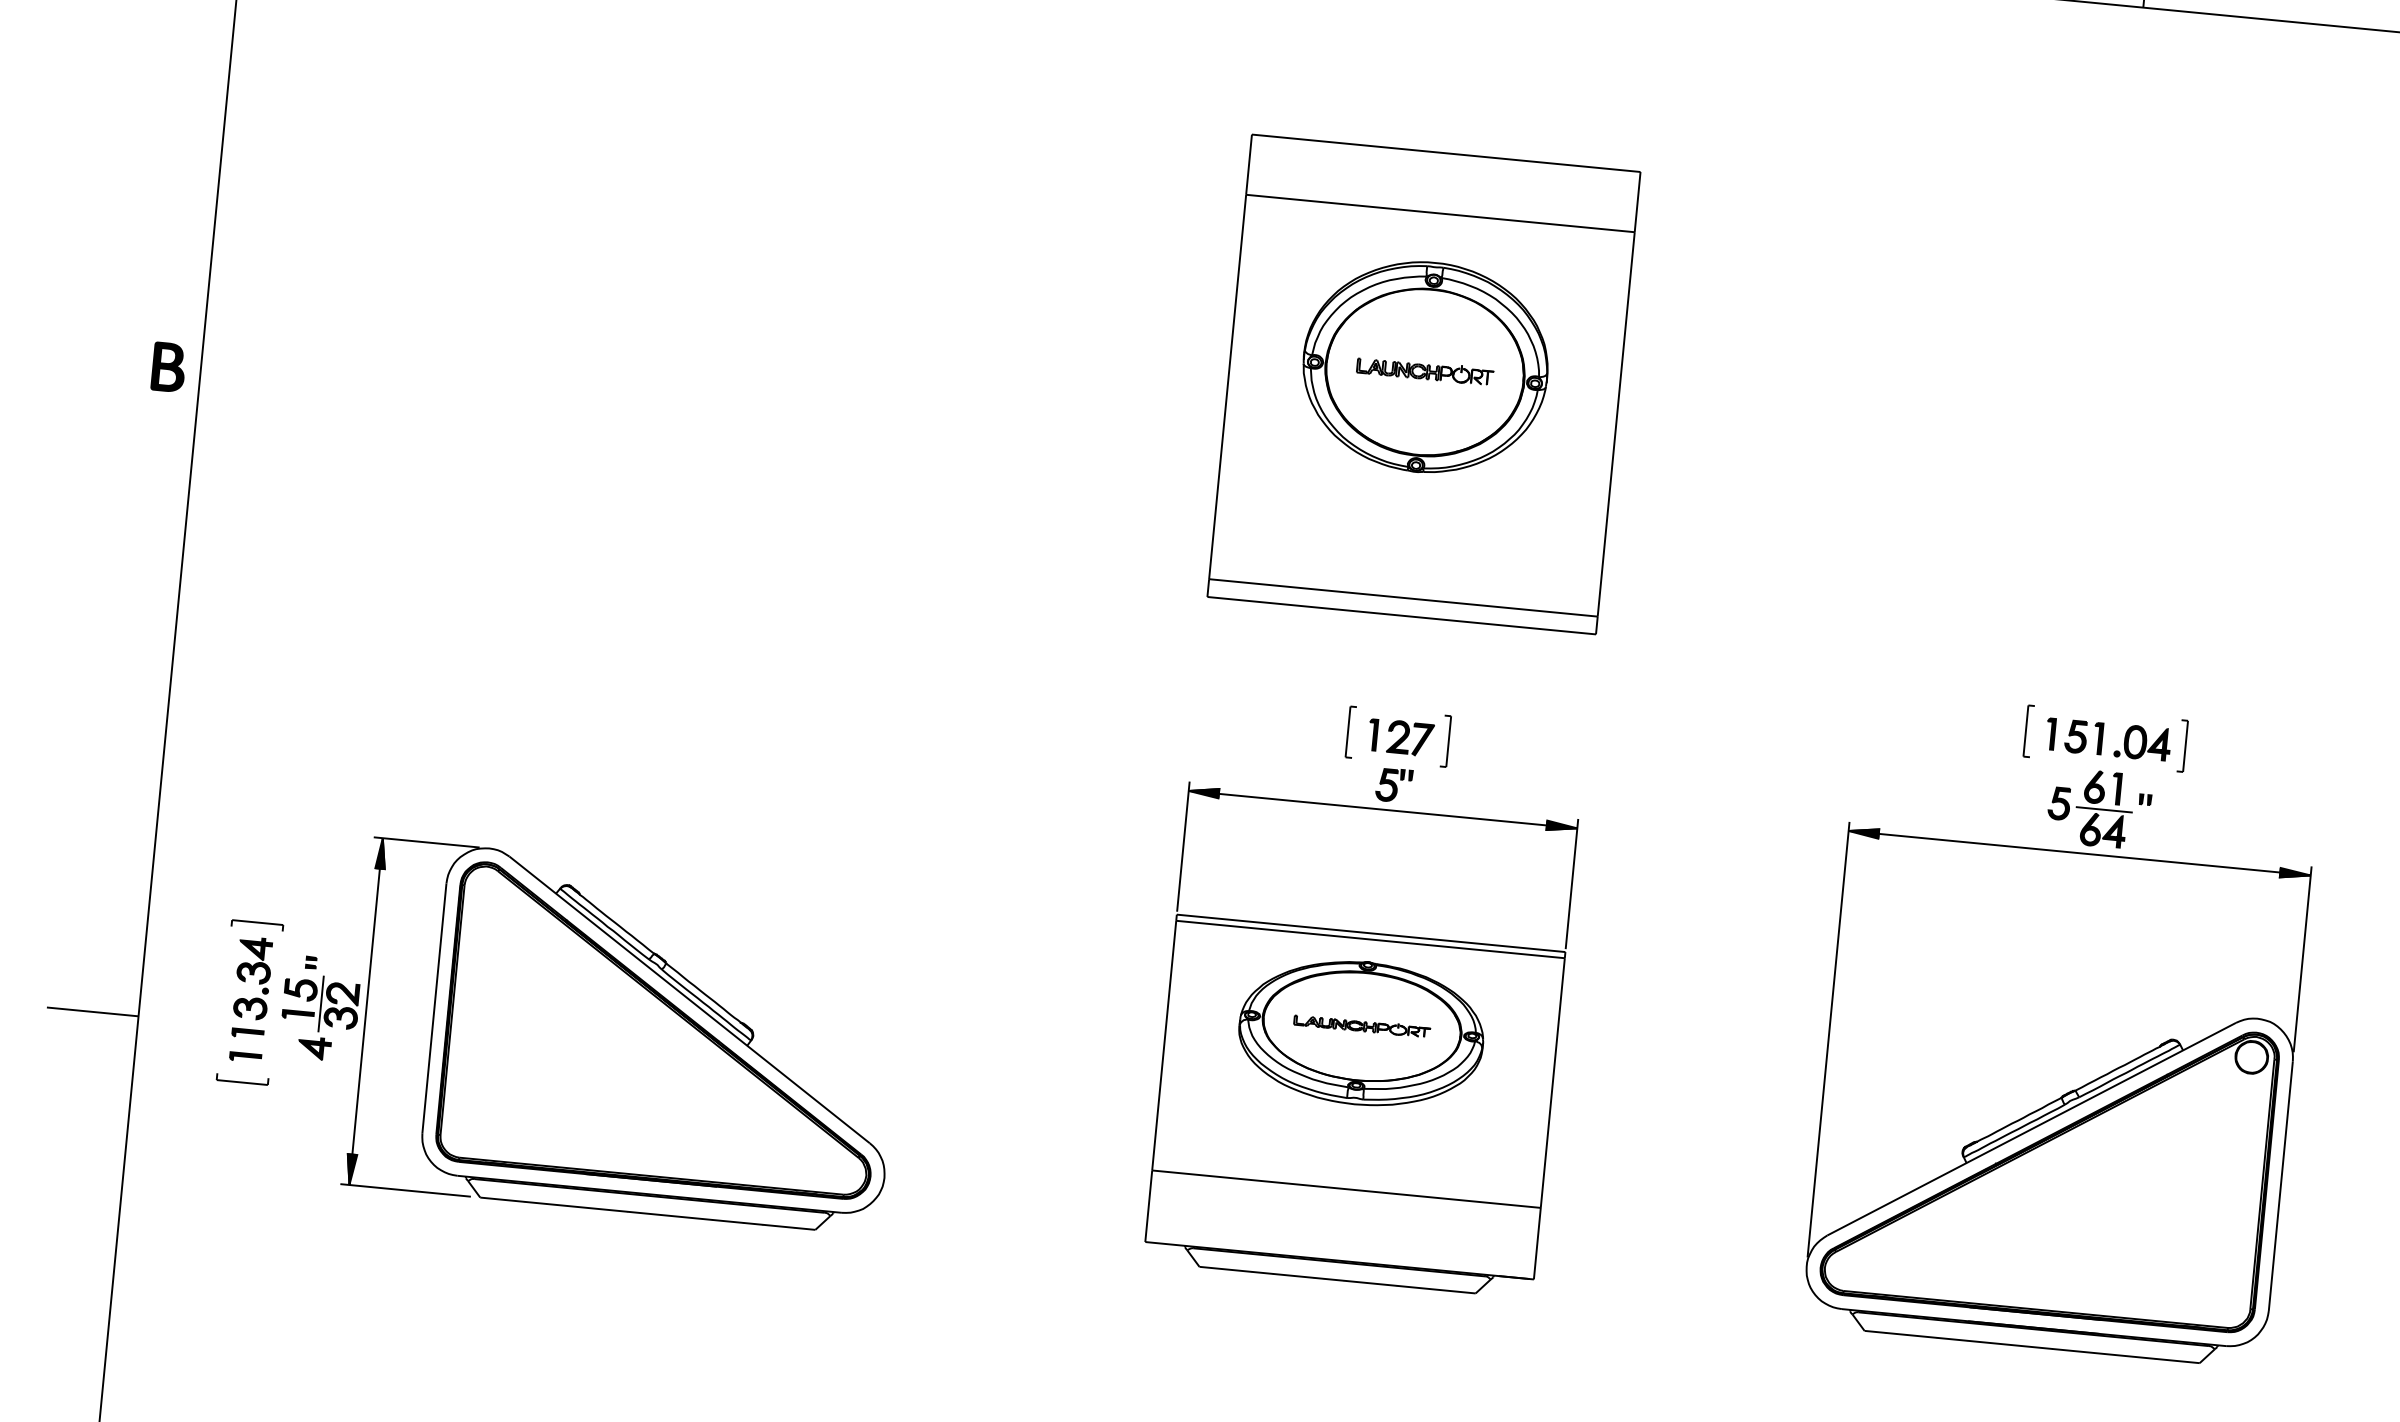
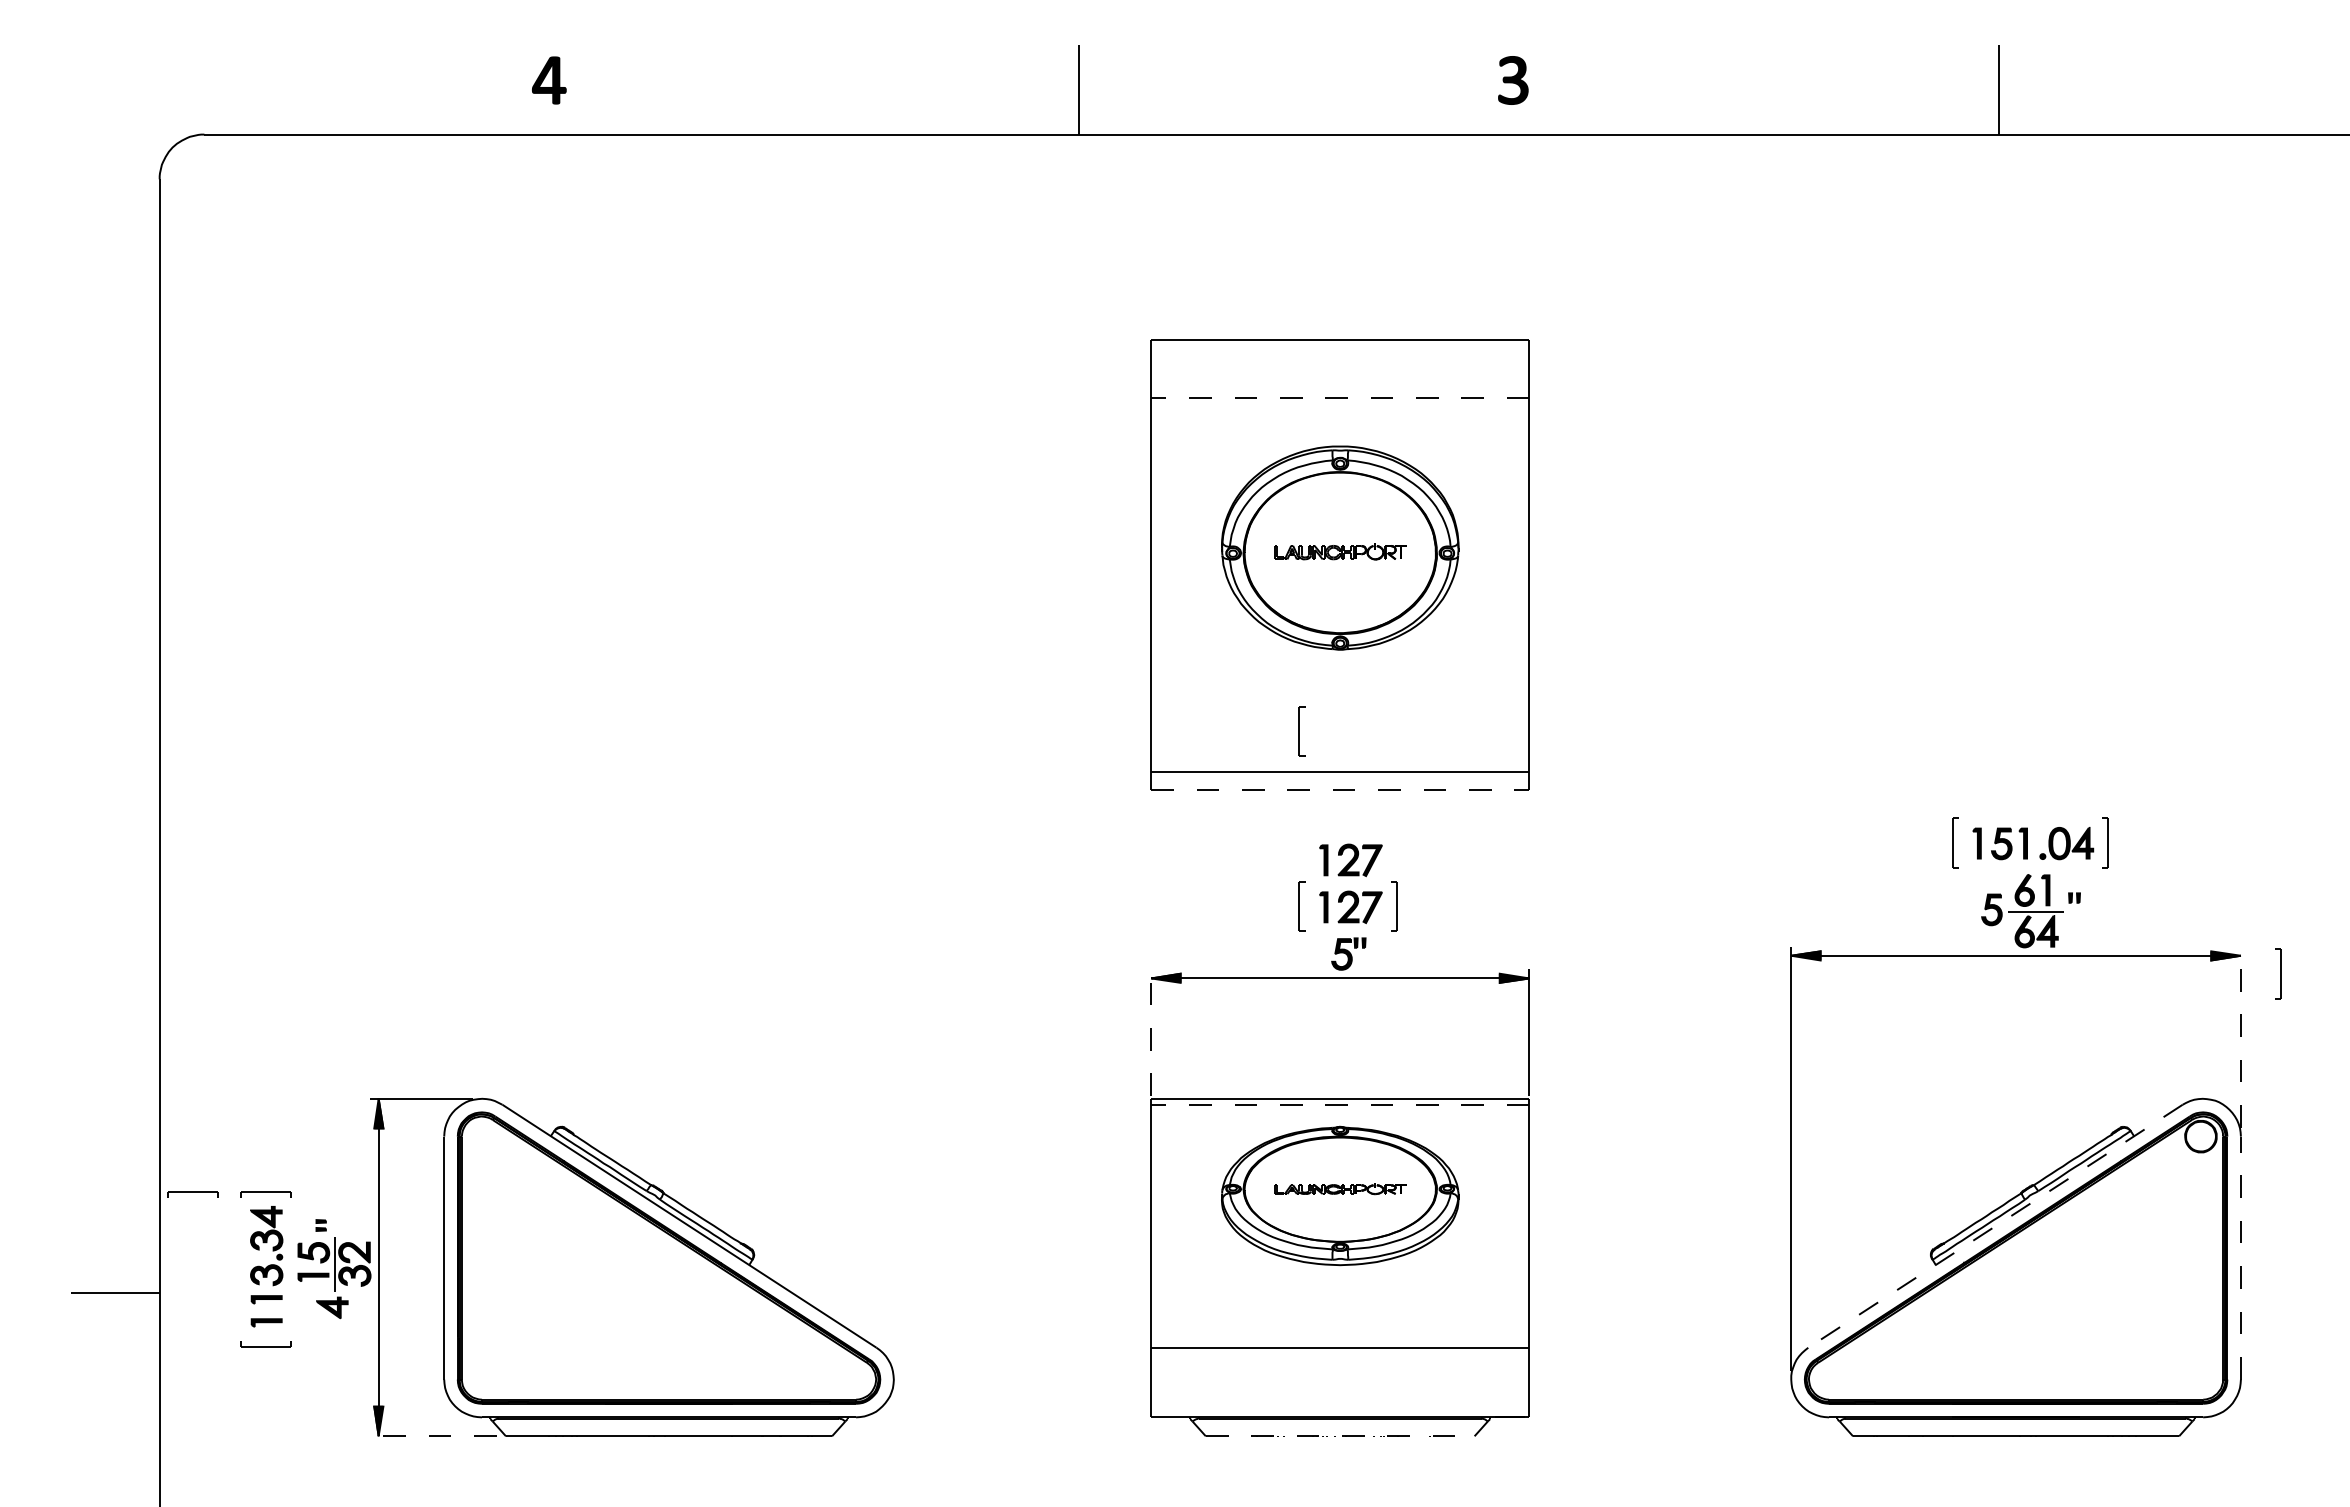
line: (1439, 213) -> (1339, 398), solid -> dashed
part: (168, 367) -> (128, 664), removed
part: (1367, 552) -> (1301, 731), added
line: (1401, 615) -> (1340, 789), solid -> dashed
part: (1405, 689) -> (1350, 860), added
line: (1183, 846) -> (1151, 1032), solid -> dashed
part: (2347, 897) -> (2278, 973), added
part: (182, 918) -> (192, 1194), added
line: (1369, 939) -> (1339, 1104), solid -> dashed
line: (2302, 958) -> (2240, 1036), solid -> dashed
line: (2031, 1129) -> (1995, 1226), solid -> dashed
line: (2280, 1185) -> (2240, 1257), solid -> dashed
line: (405, 1190) -> (433, 1436), solid -> dashed
line: (1337, 1280) -> (1340, 1436), solid -> dashed

